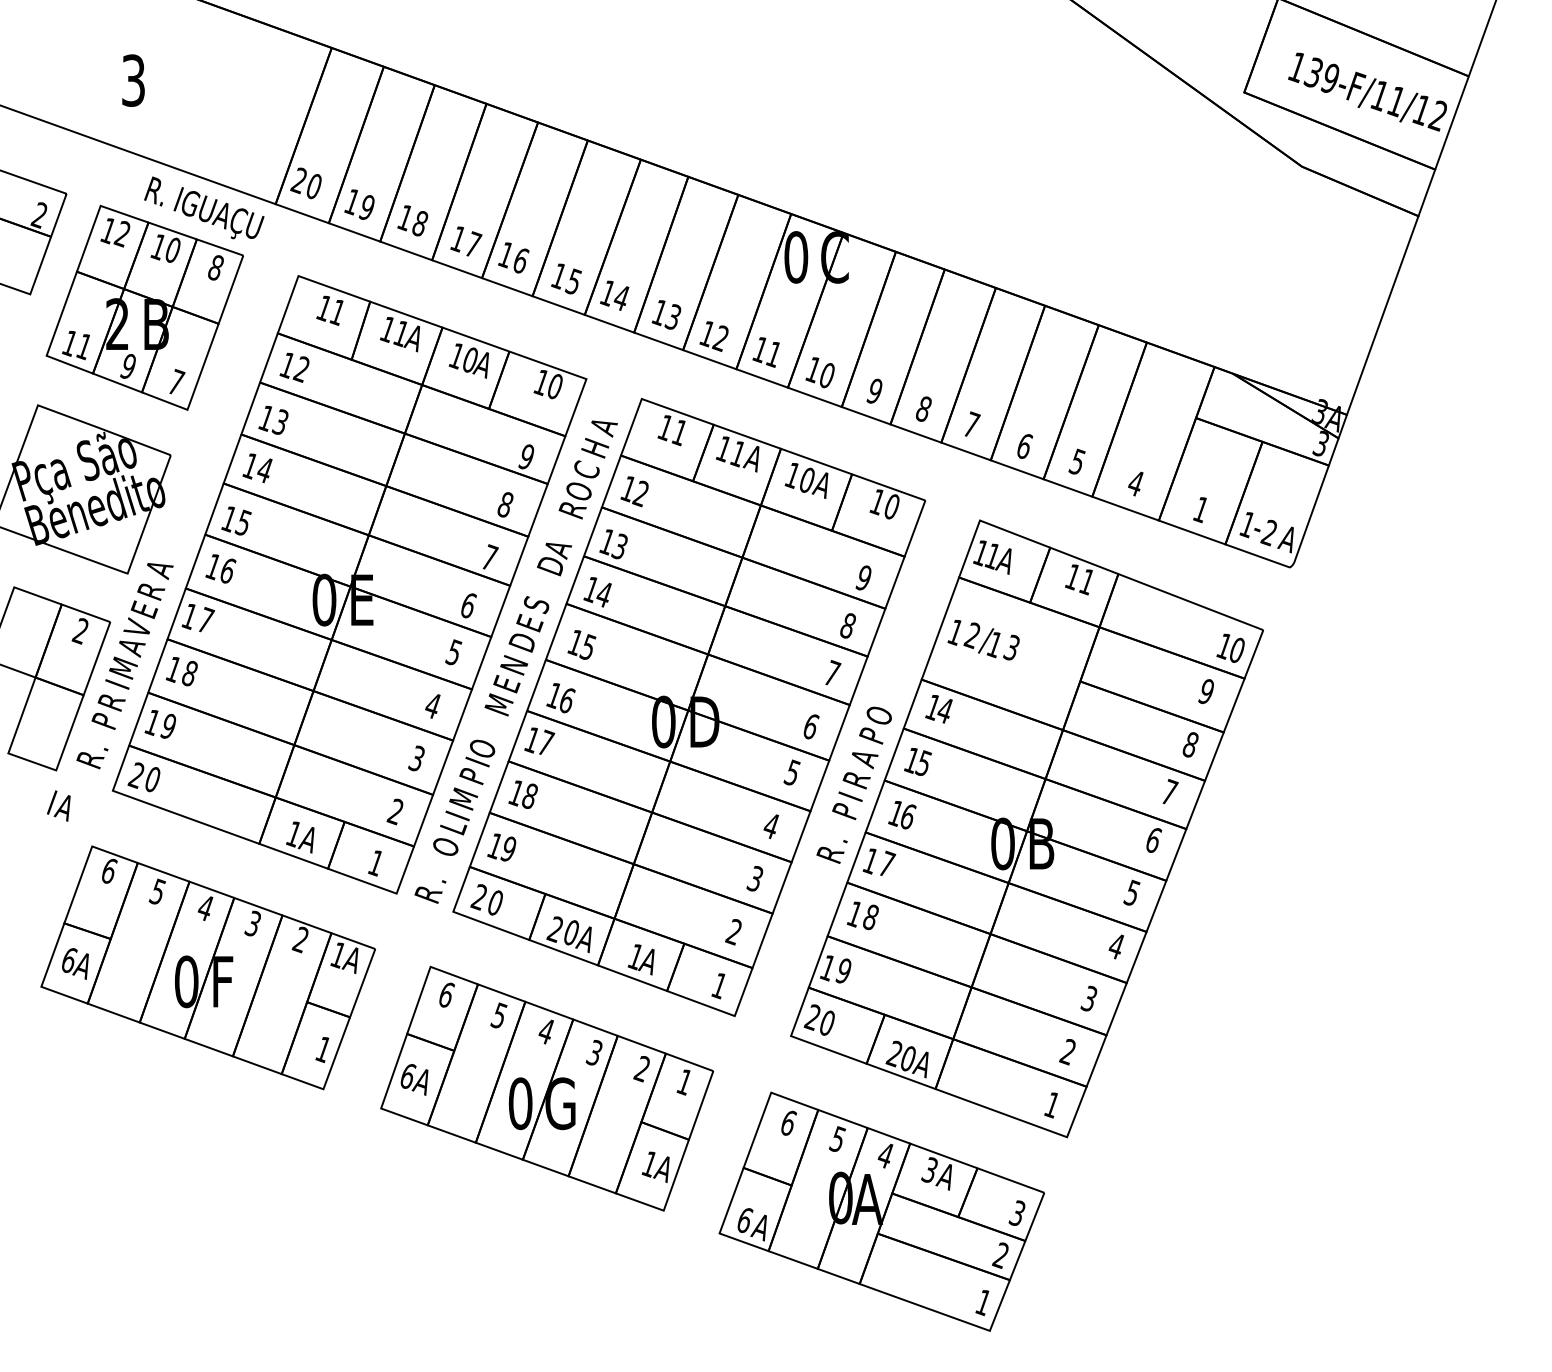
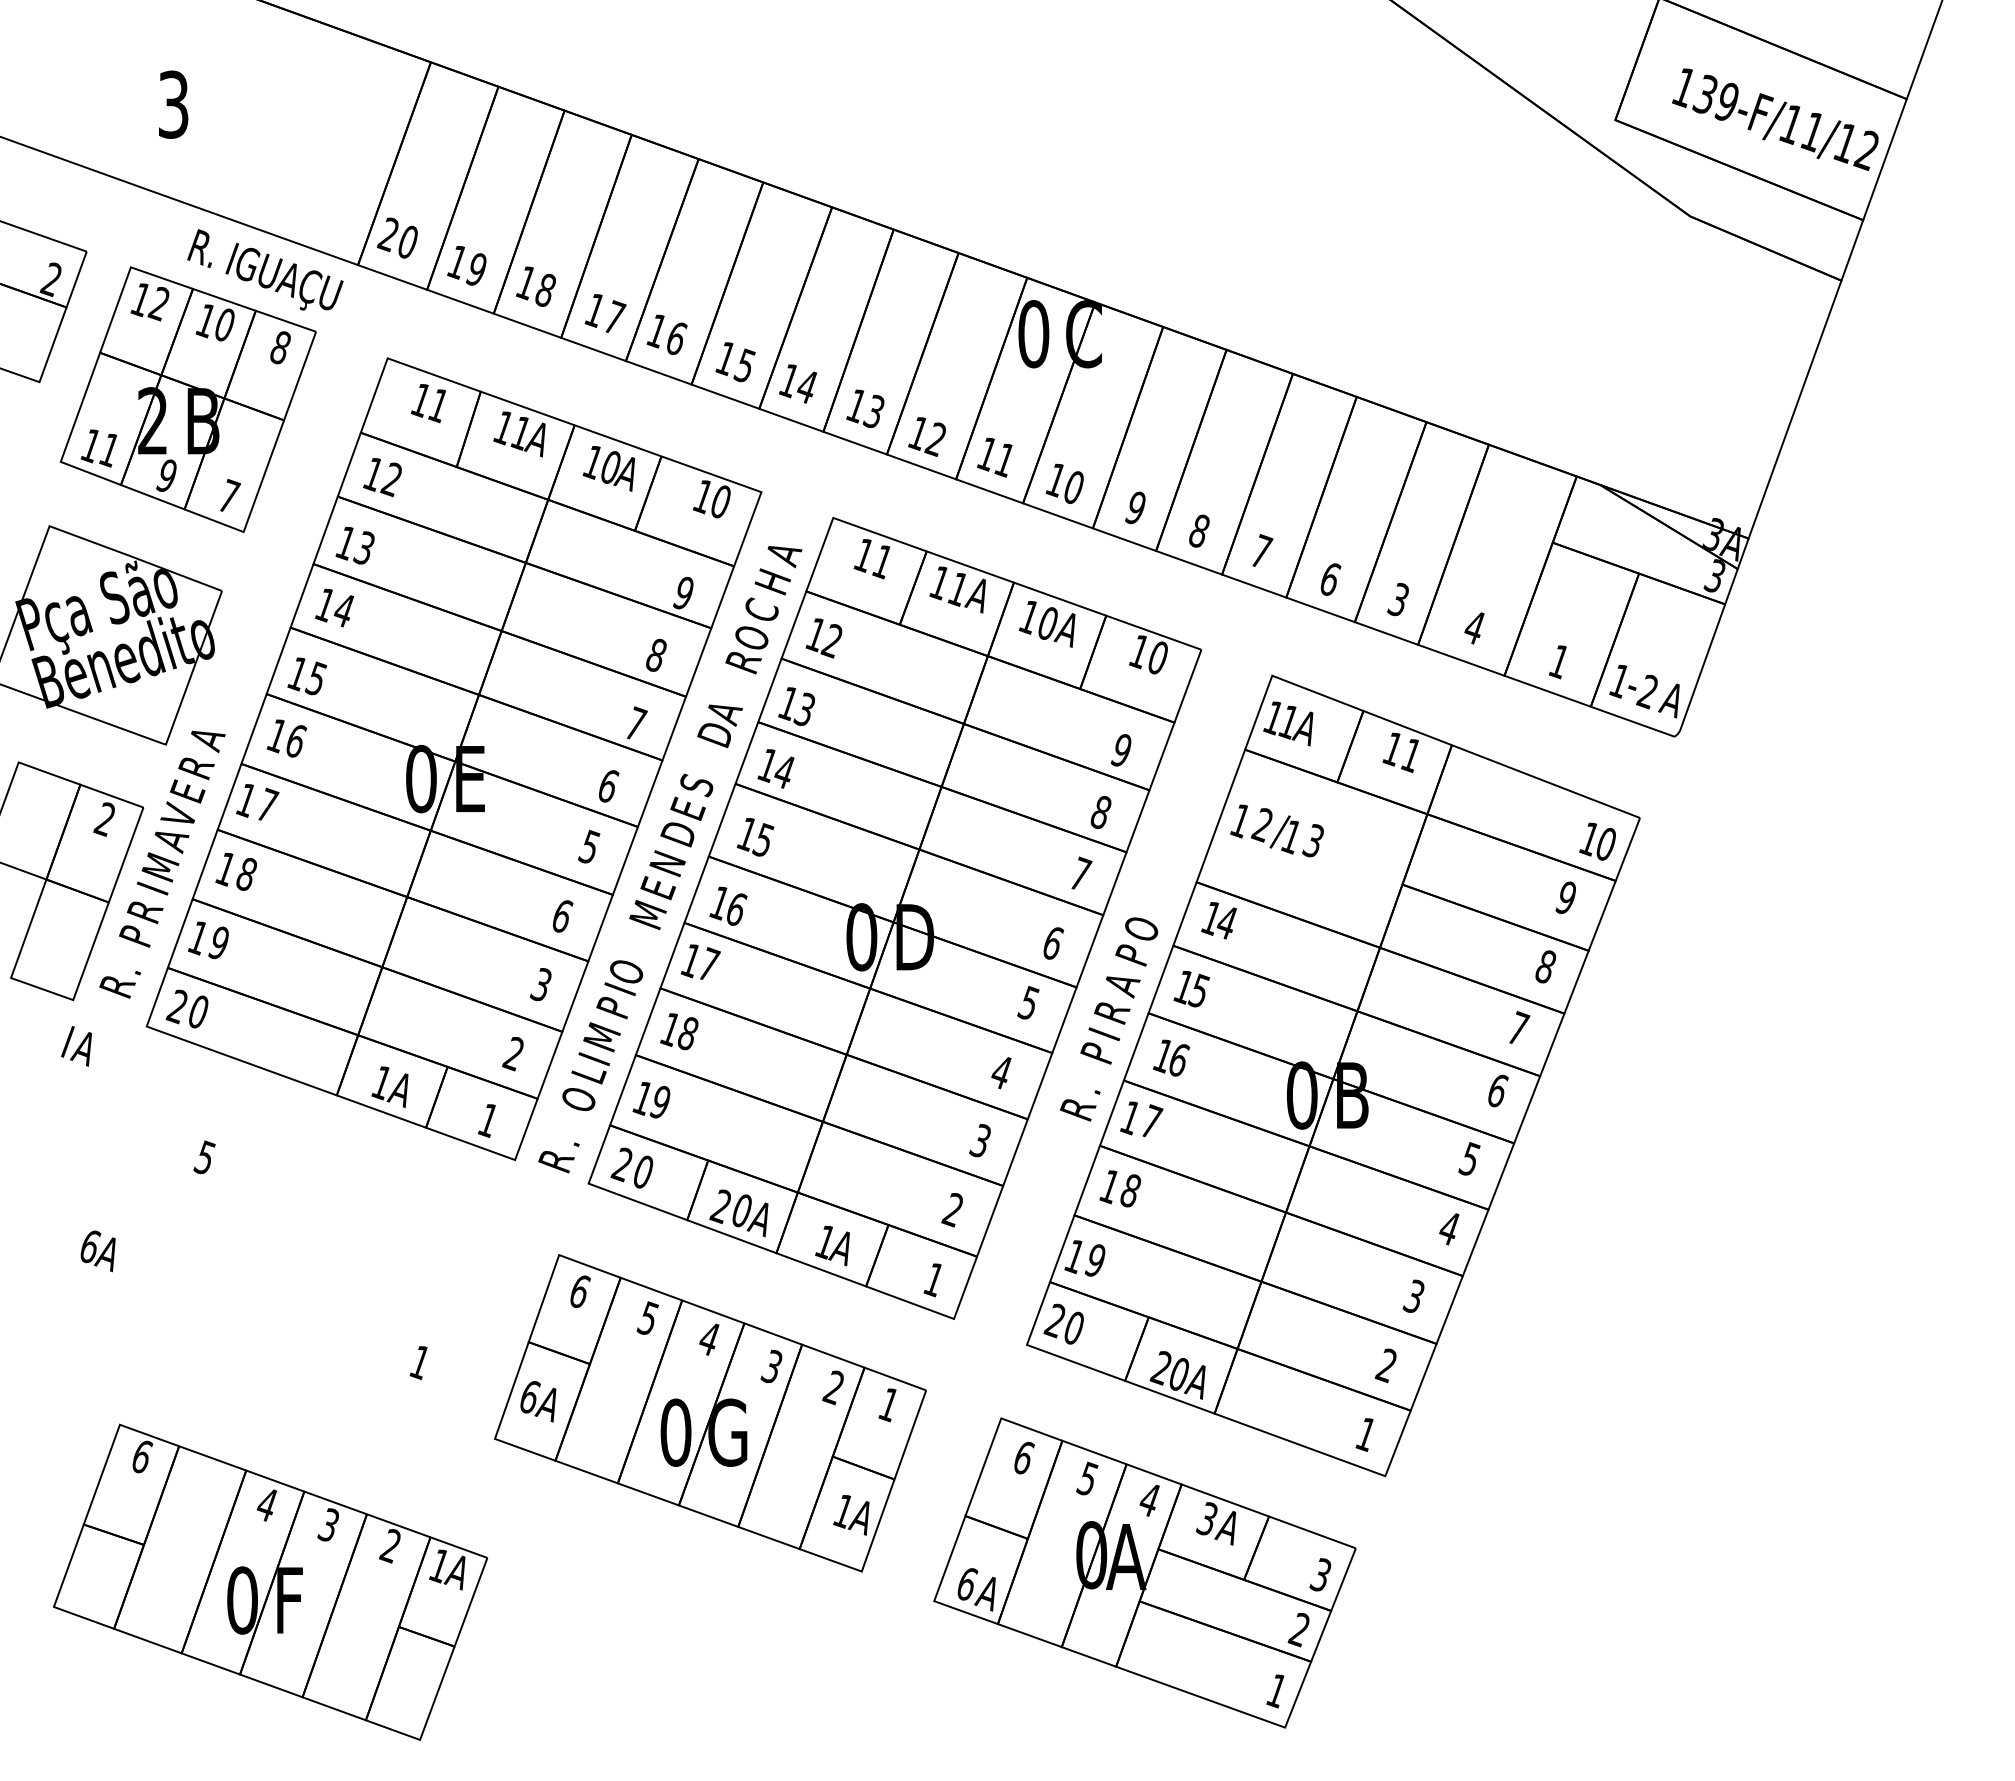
text: (1077, 461) -> (1398, 599), 5 -> 3
text: (433, 706) -> (562, 916), 4 -> 6
part: (208, 967) -> (270, 1581), moved

